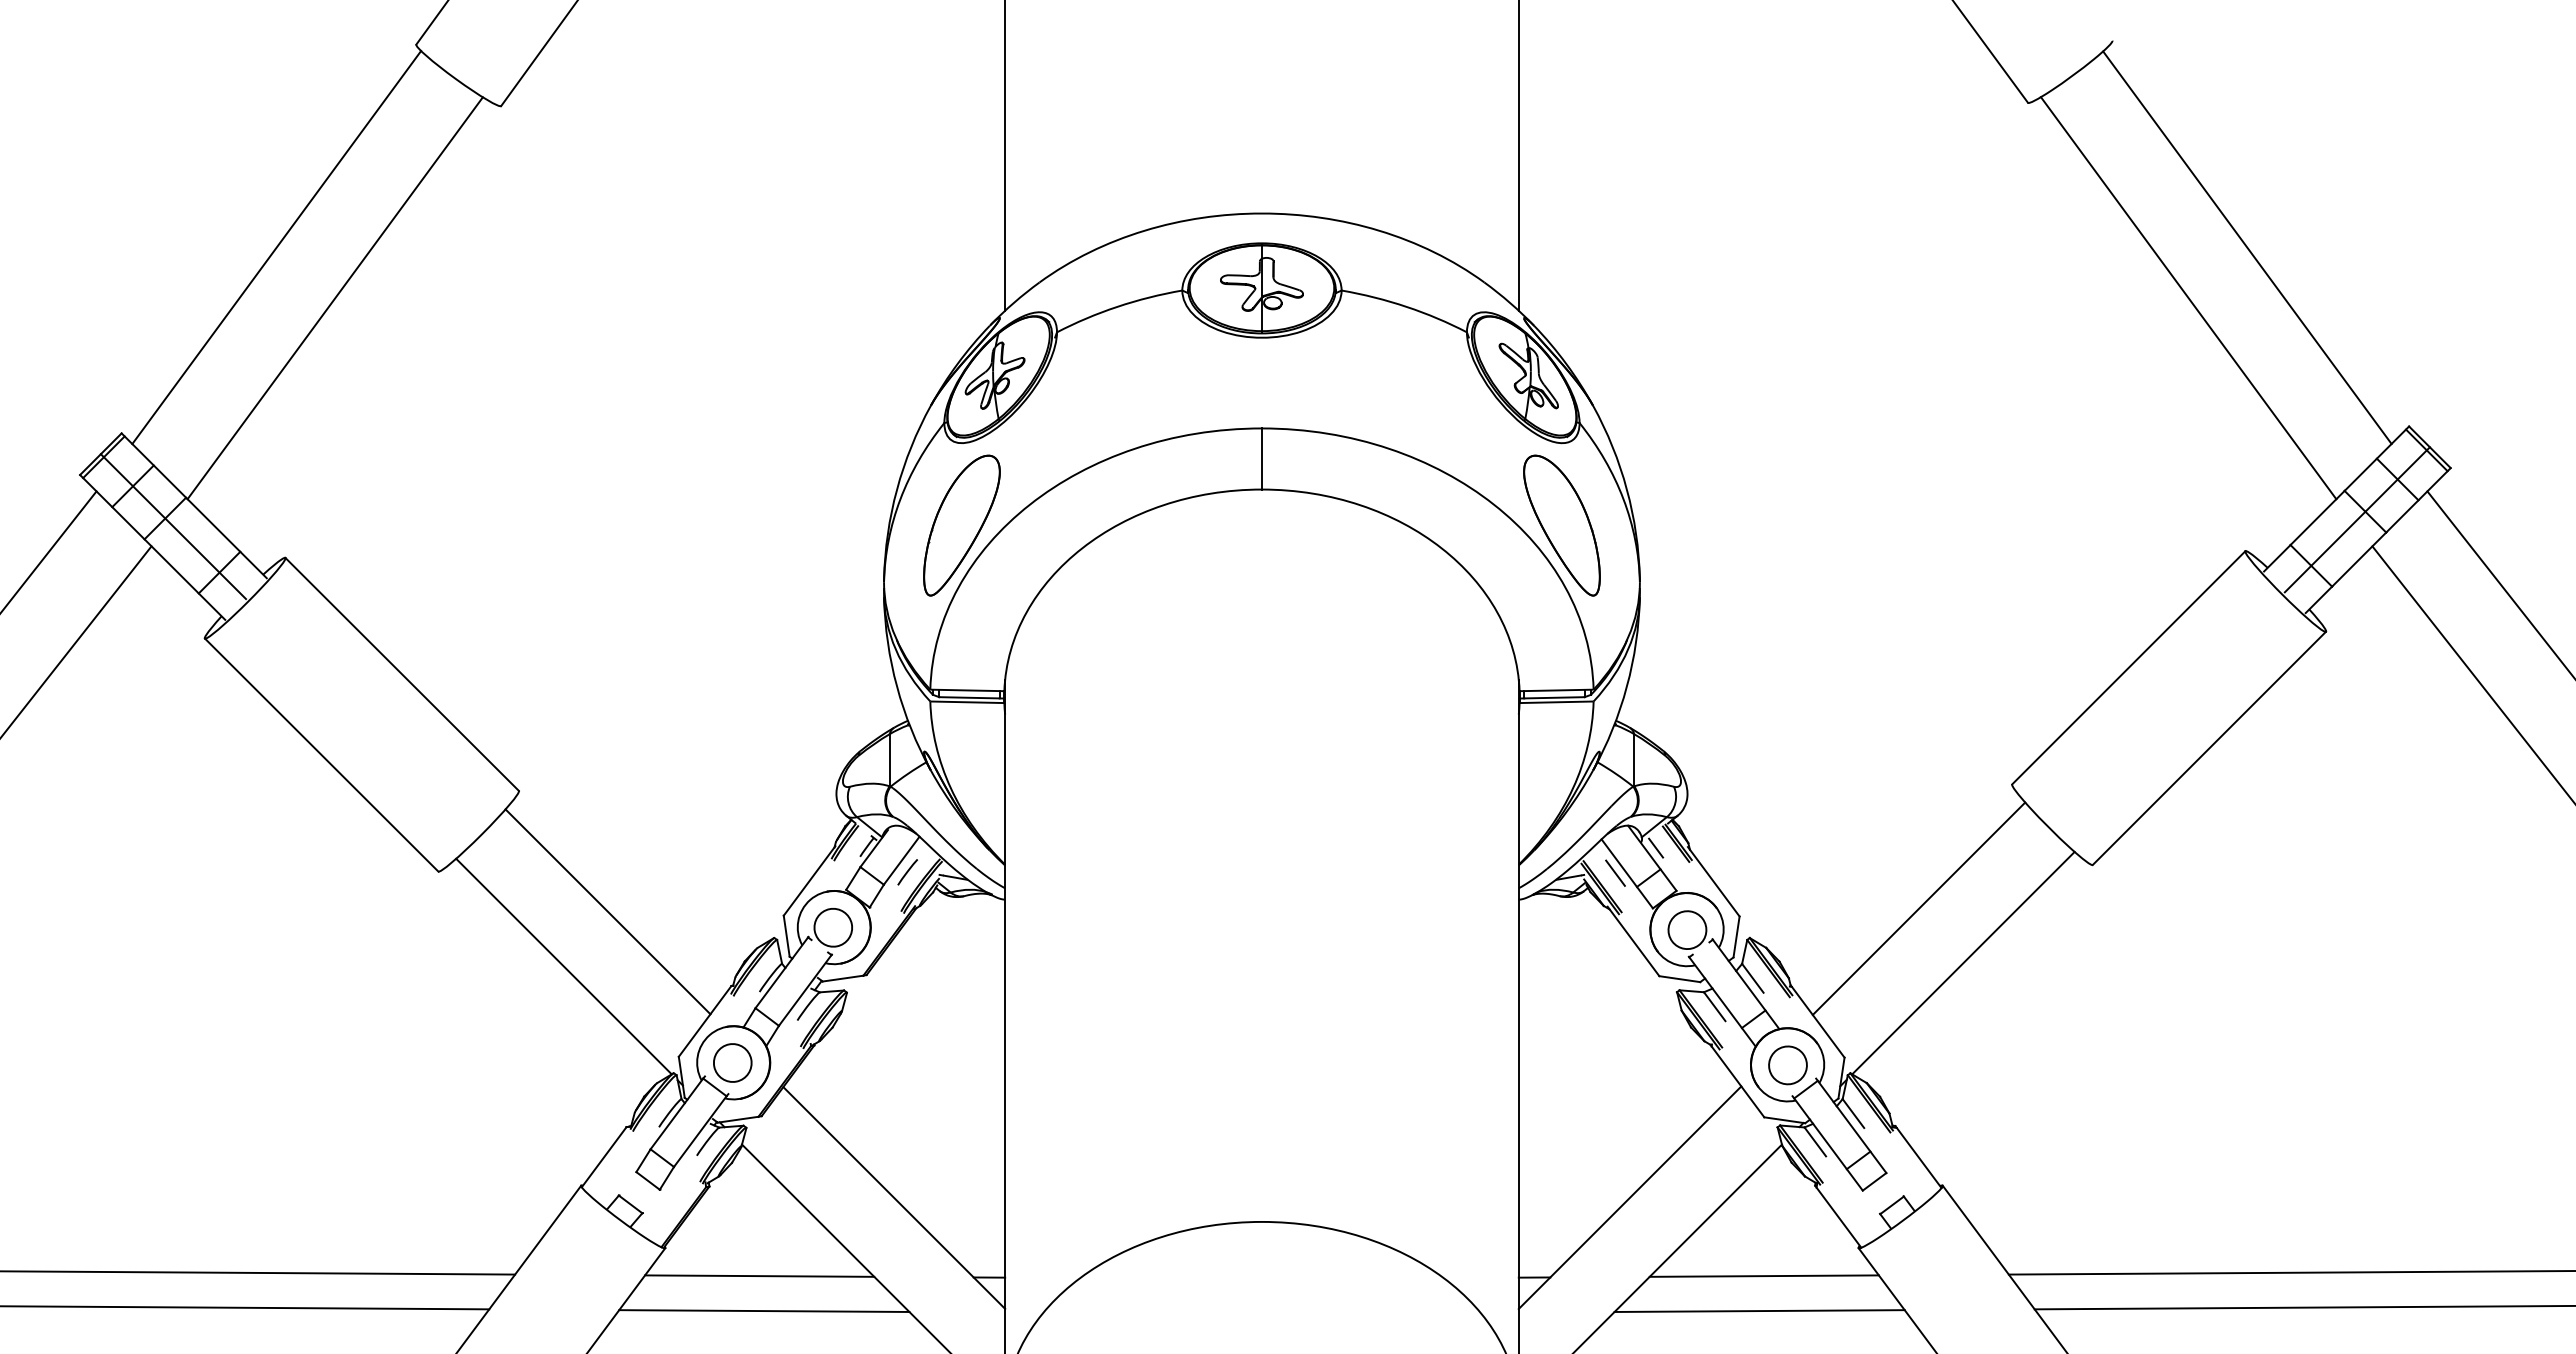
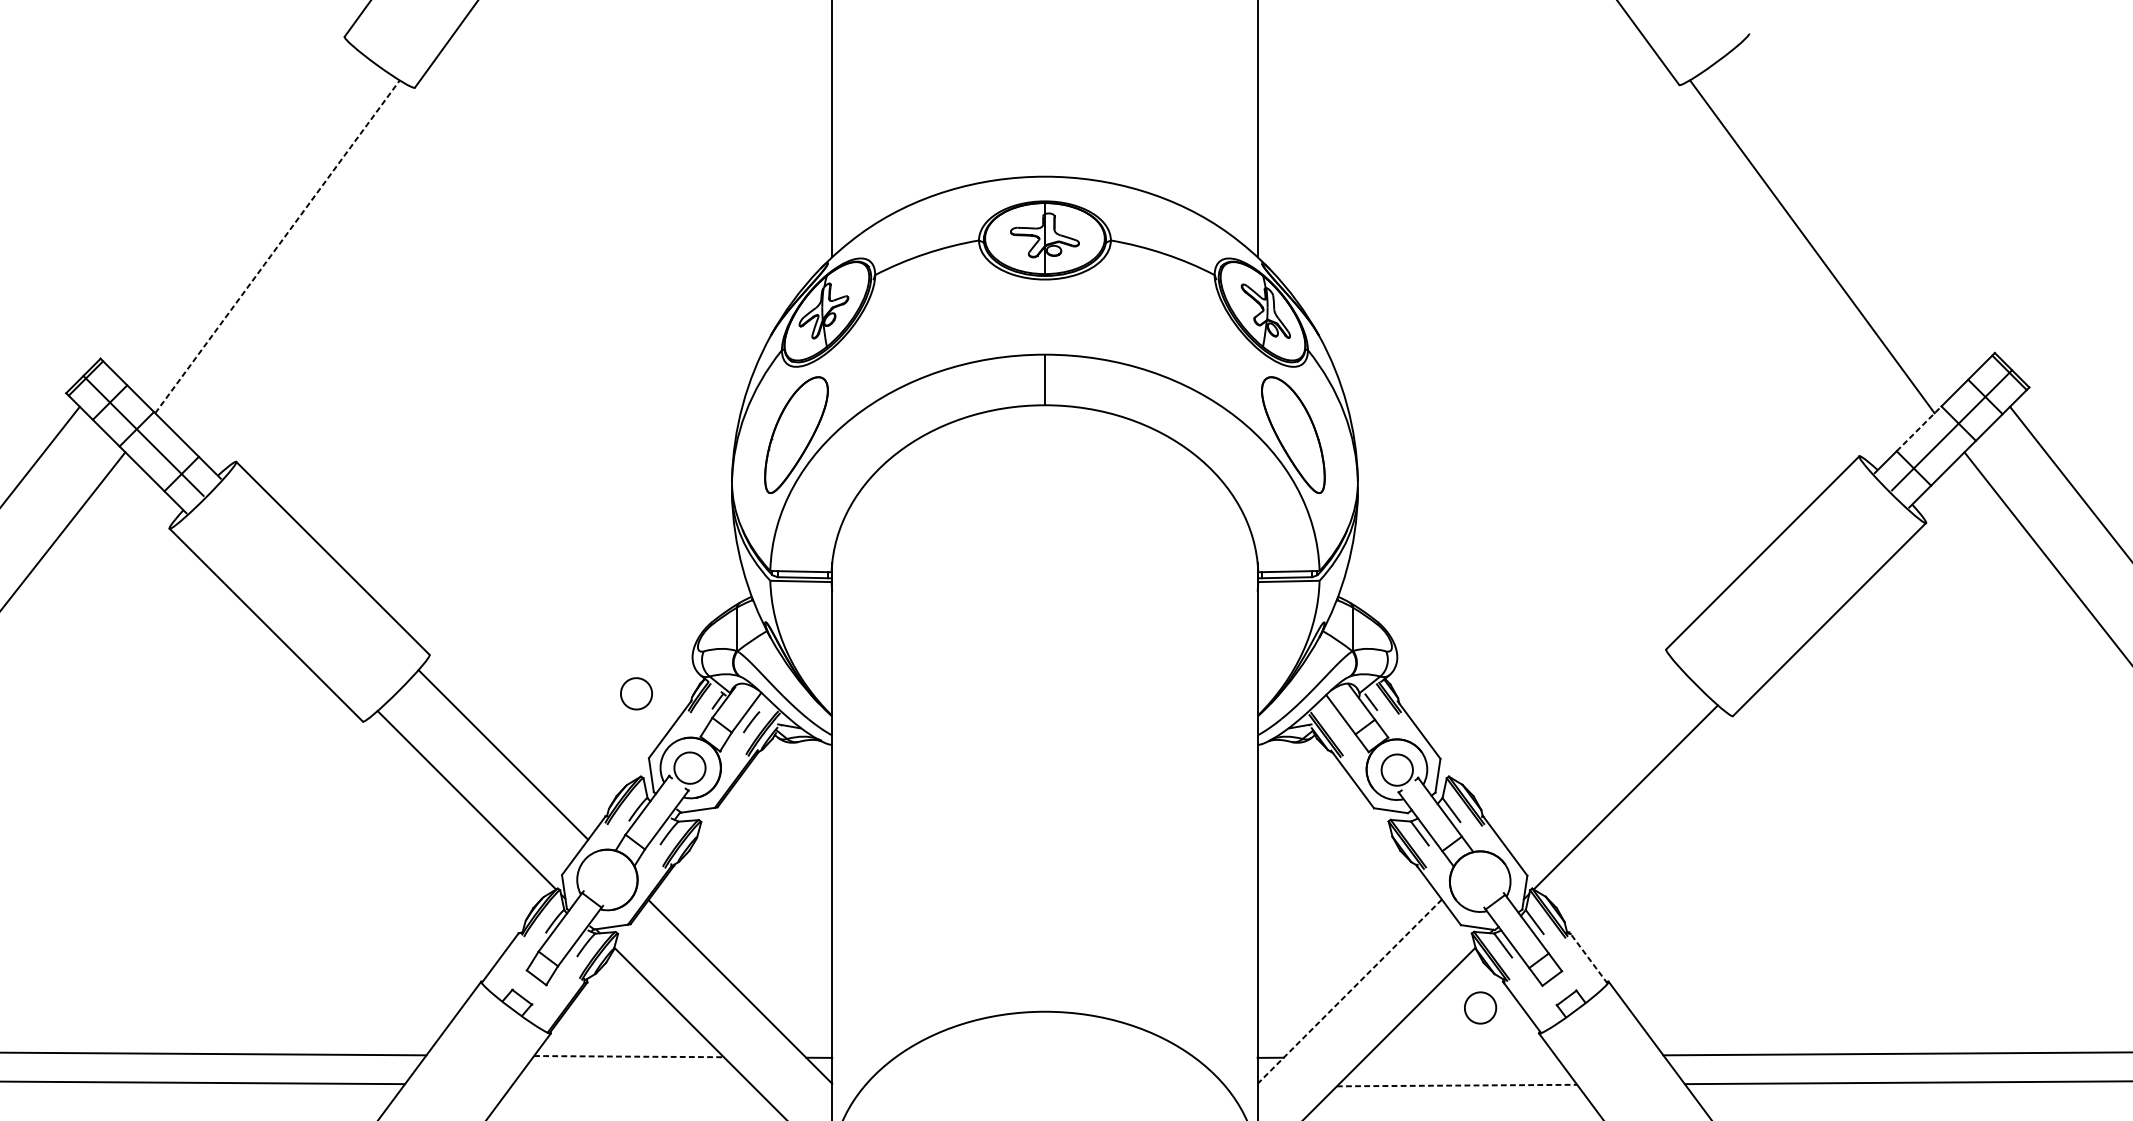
line: (276, 247) -> (228, 204), removed
line: (2247, 247) -> (1861, 204), removed
line: (335, 297) -> (277, 246), solid -> dashed
line: (2317, 517) -> (1919, 428), solid -> dashed
line: (1615, 872) -> (1337, 722), removed
line: (1918, 908) -> (1588, 752), removed
part: (732, 1062) -> (636, 693), moved
part: (1787, 1065) -> (1480, 1008), moved
line: (1918, 1157) -> (1588, 958), solid -> dashed
line: (1629, 1198) -> (1349, 992), solid -> dashed
line: (1763, 1275) -> (1460, 1056), removed
line: (759, 1276) -> (628, 1056), solid -> dashed
line: (764, 1310) -> (632, 1085), removed
line: (1760, 1311) -> (1457, 1085), solid -> dashed

